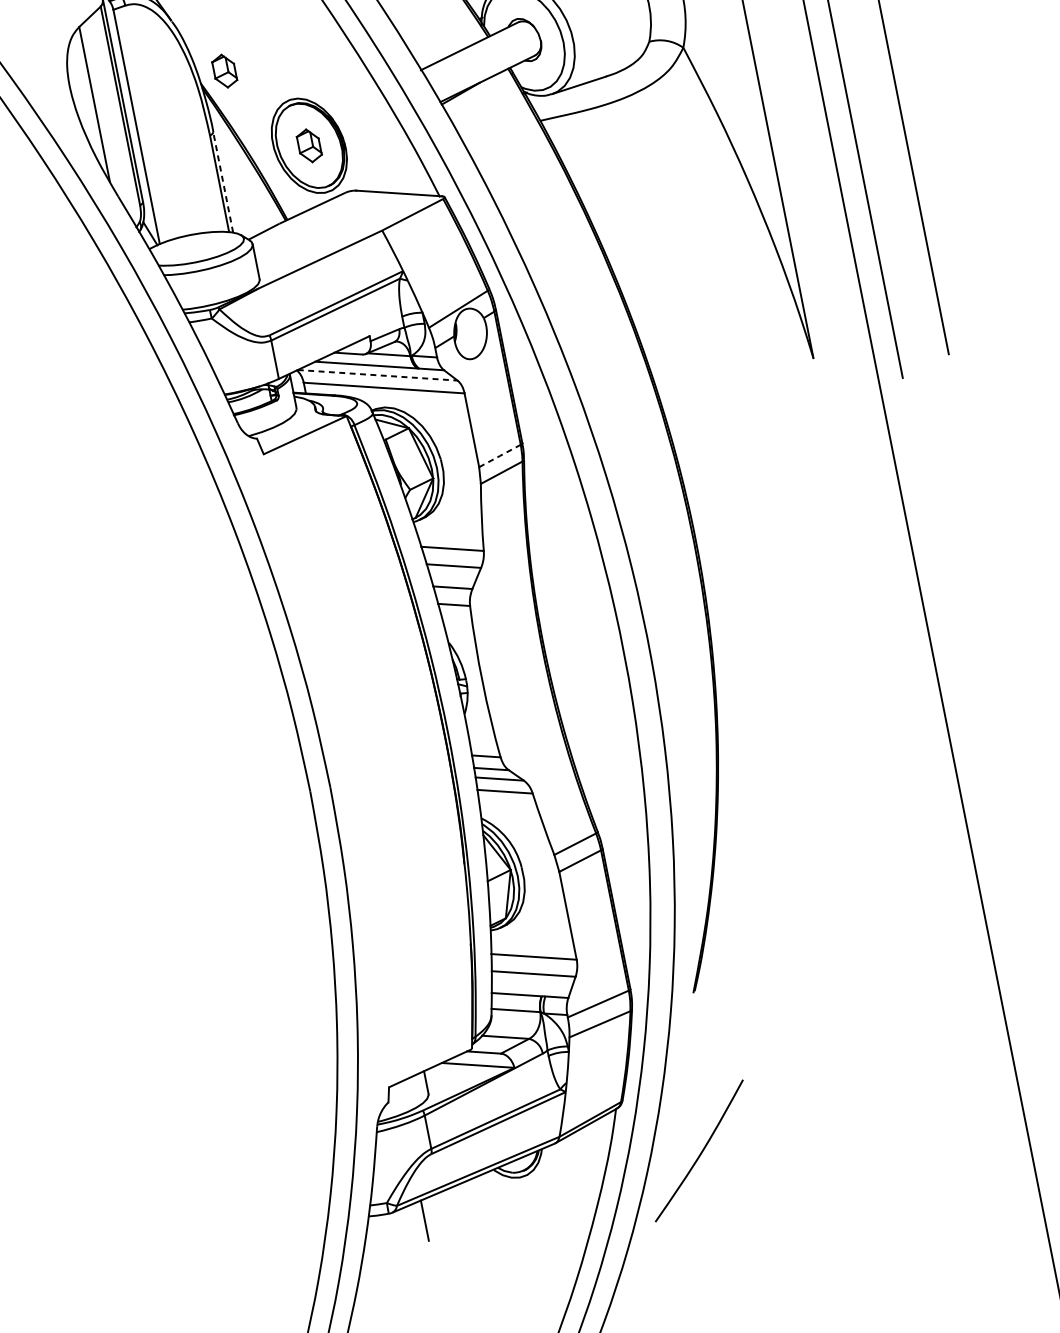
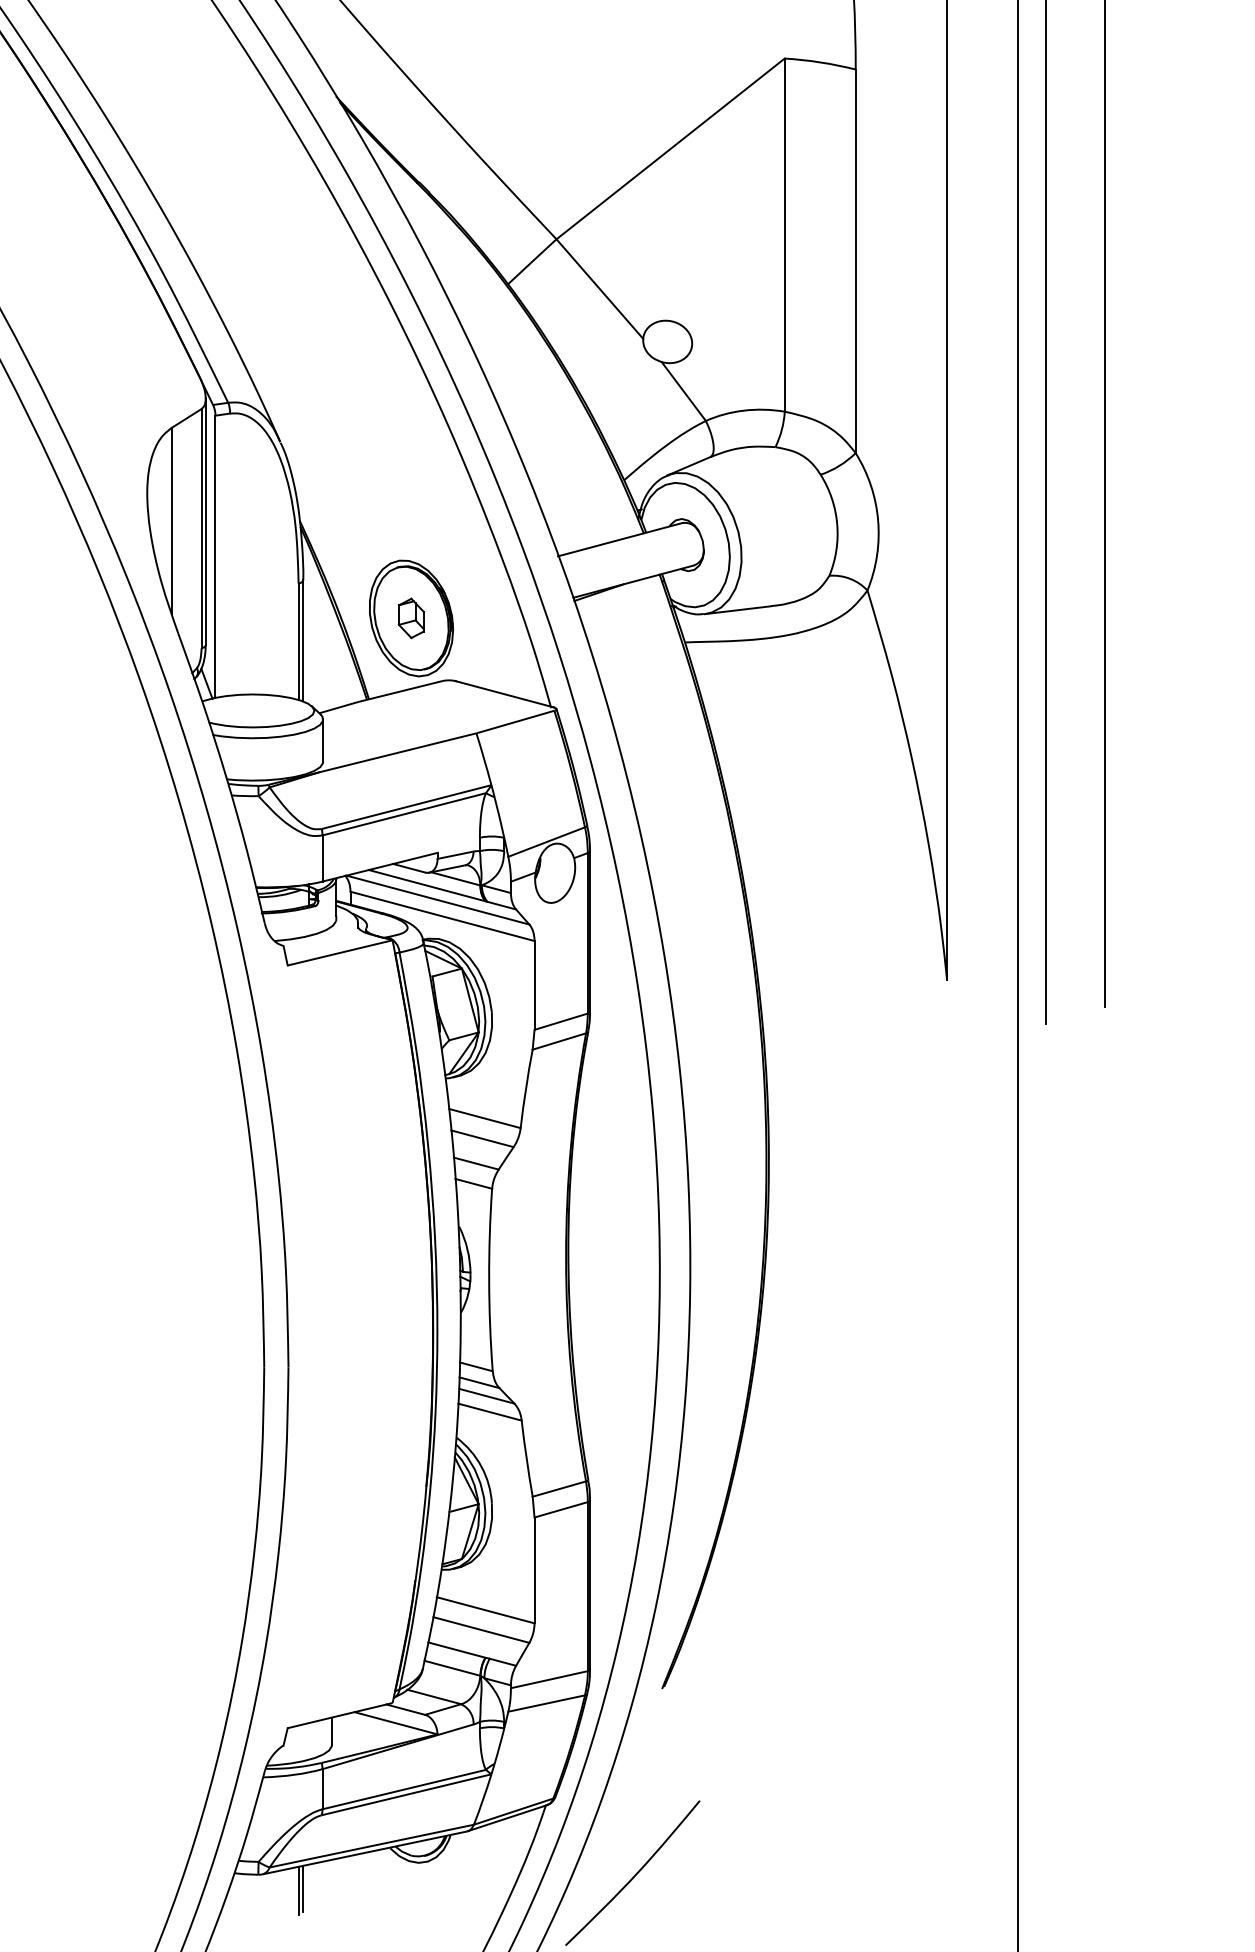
part: (223, 71) -> (329, 512), removed
line: (223, 181) -> (303, 640), dashed -> solid
line: (377, 375) -> (437, 900), dashed -> solid
line: (500, 455) -> (561, 1021), dashed -> solid
line: (428, 1217) -> (303, 1888), added

